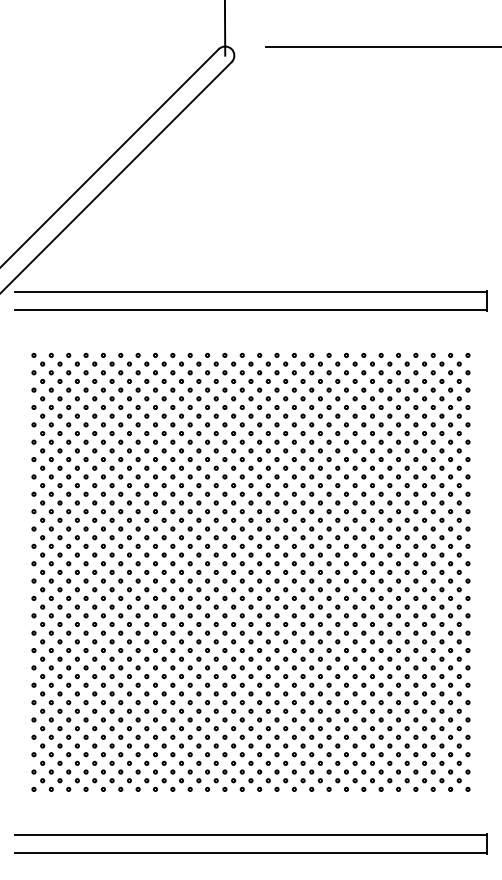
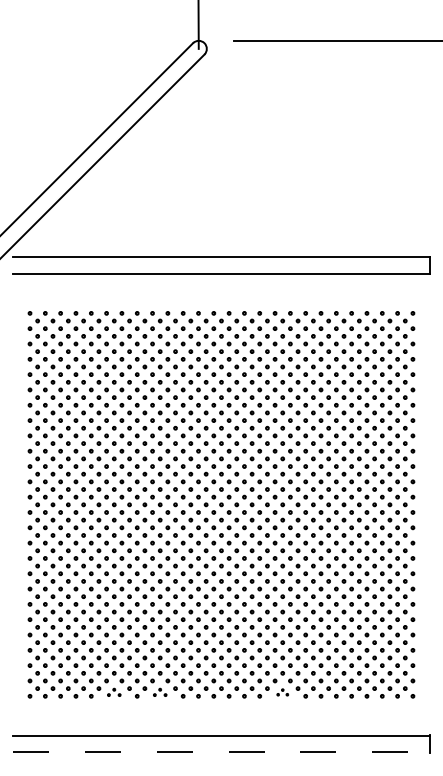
part: (129, 784) -> (114, 691), size x0.7
part: (181, 784) -> (160, 691), size x0.7
part: (320, 784) -> (282, 691), size x0.6
line: (250, 852) -> (221, 751), solid -> dashed

